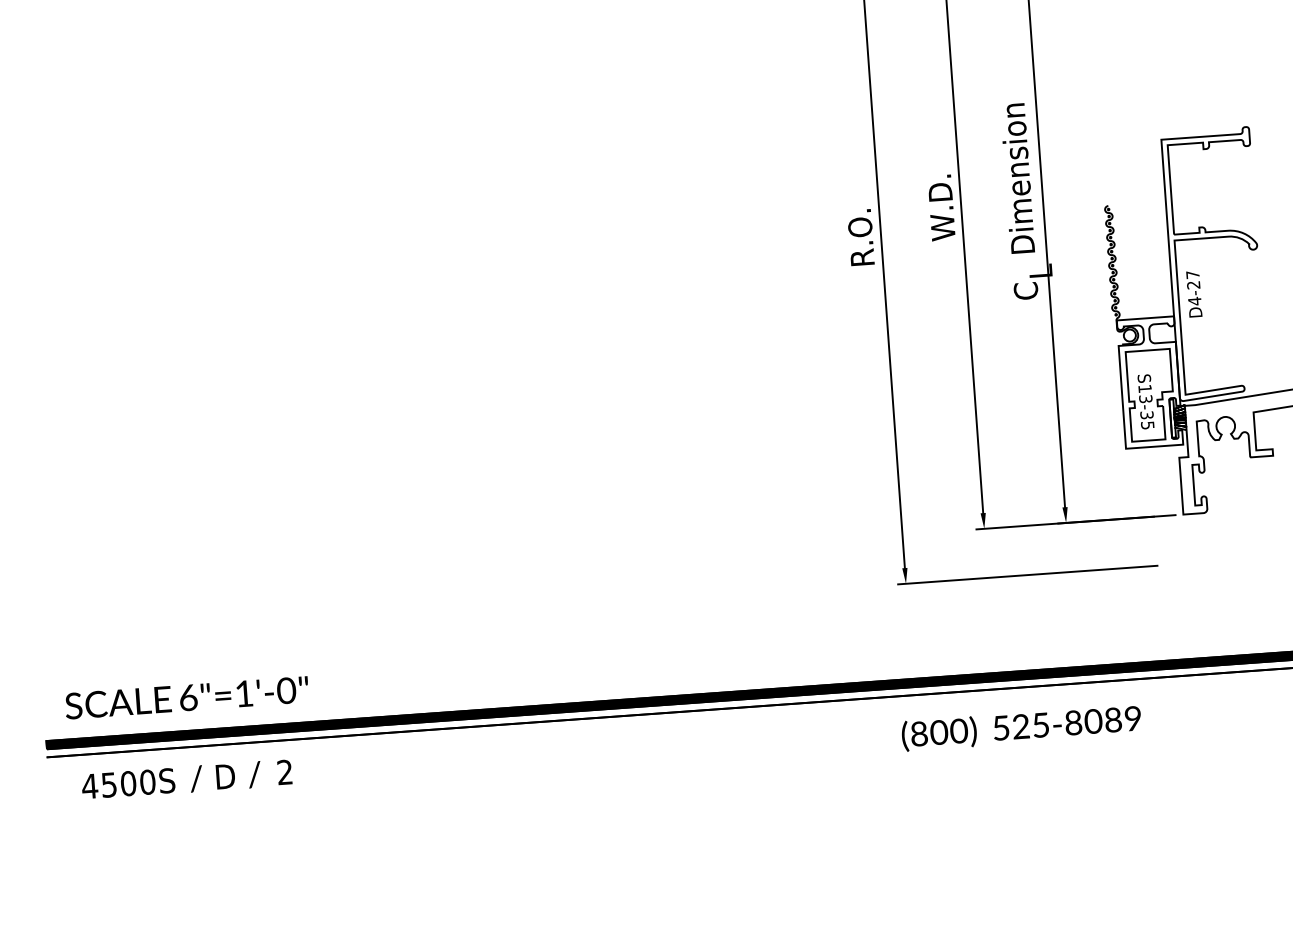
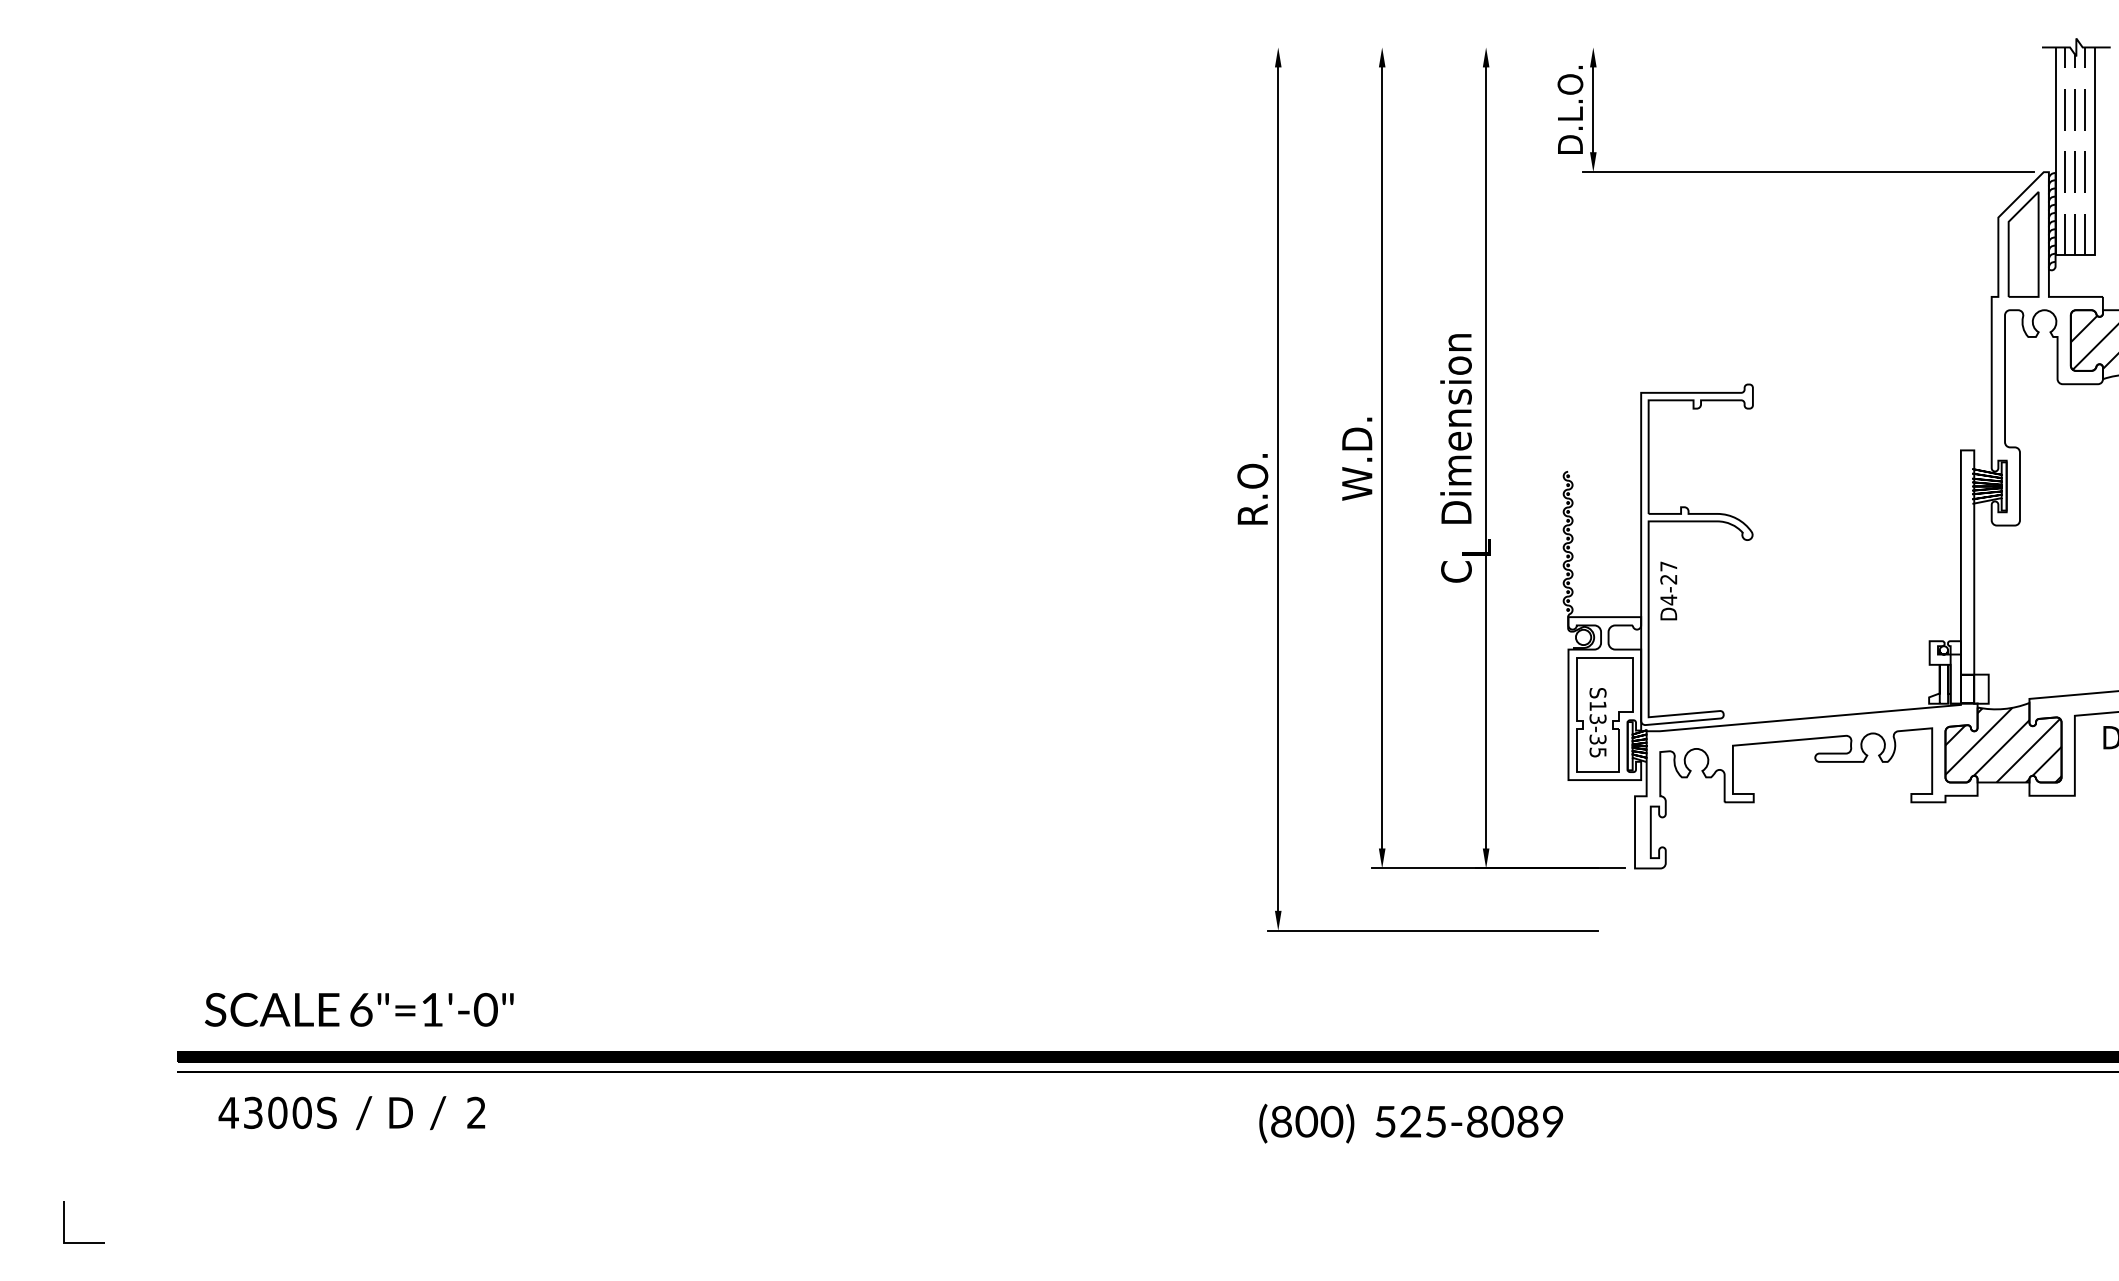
text: (109, 784) -> (253, 1112), 4500S -> 4300S

